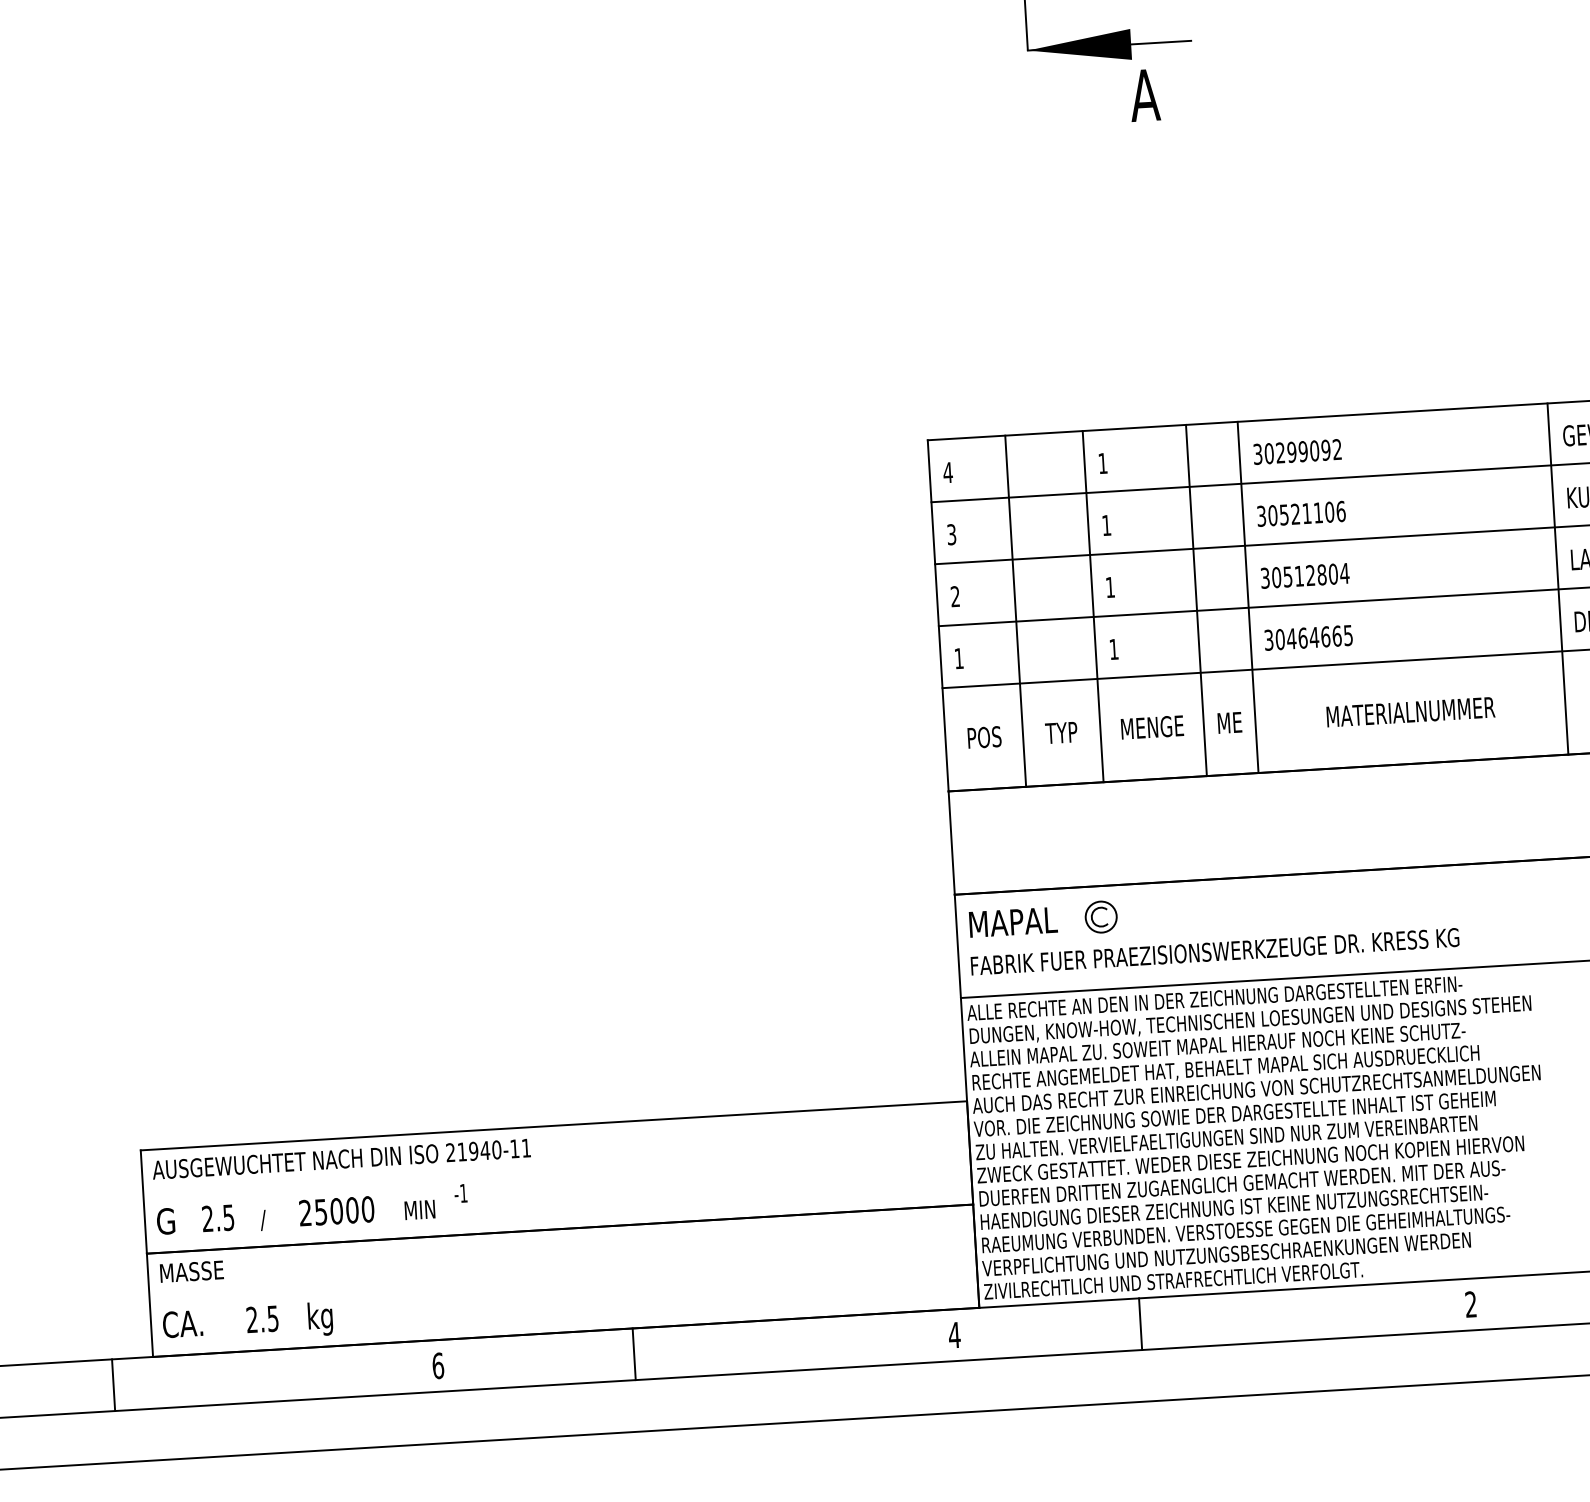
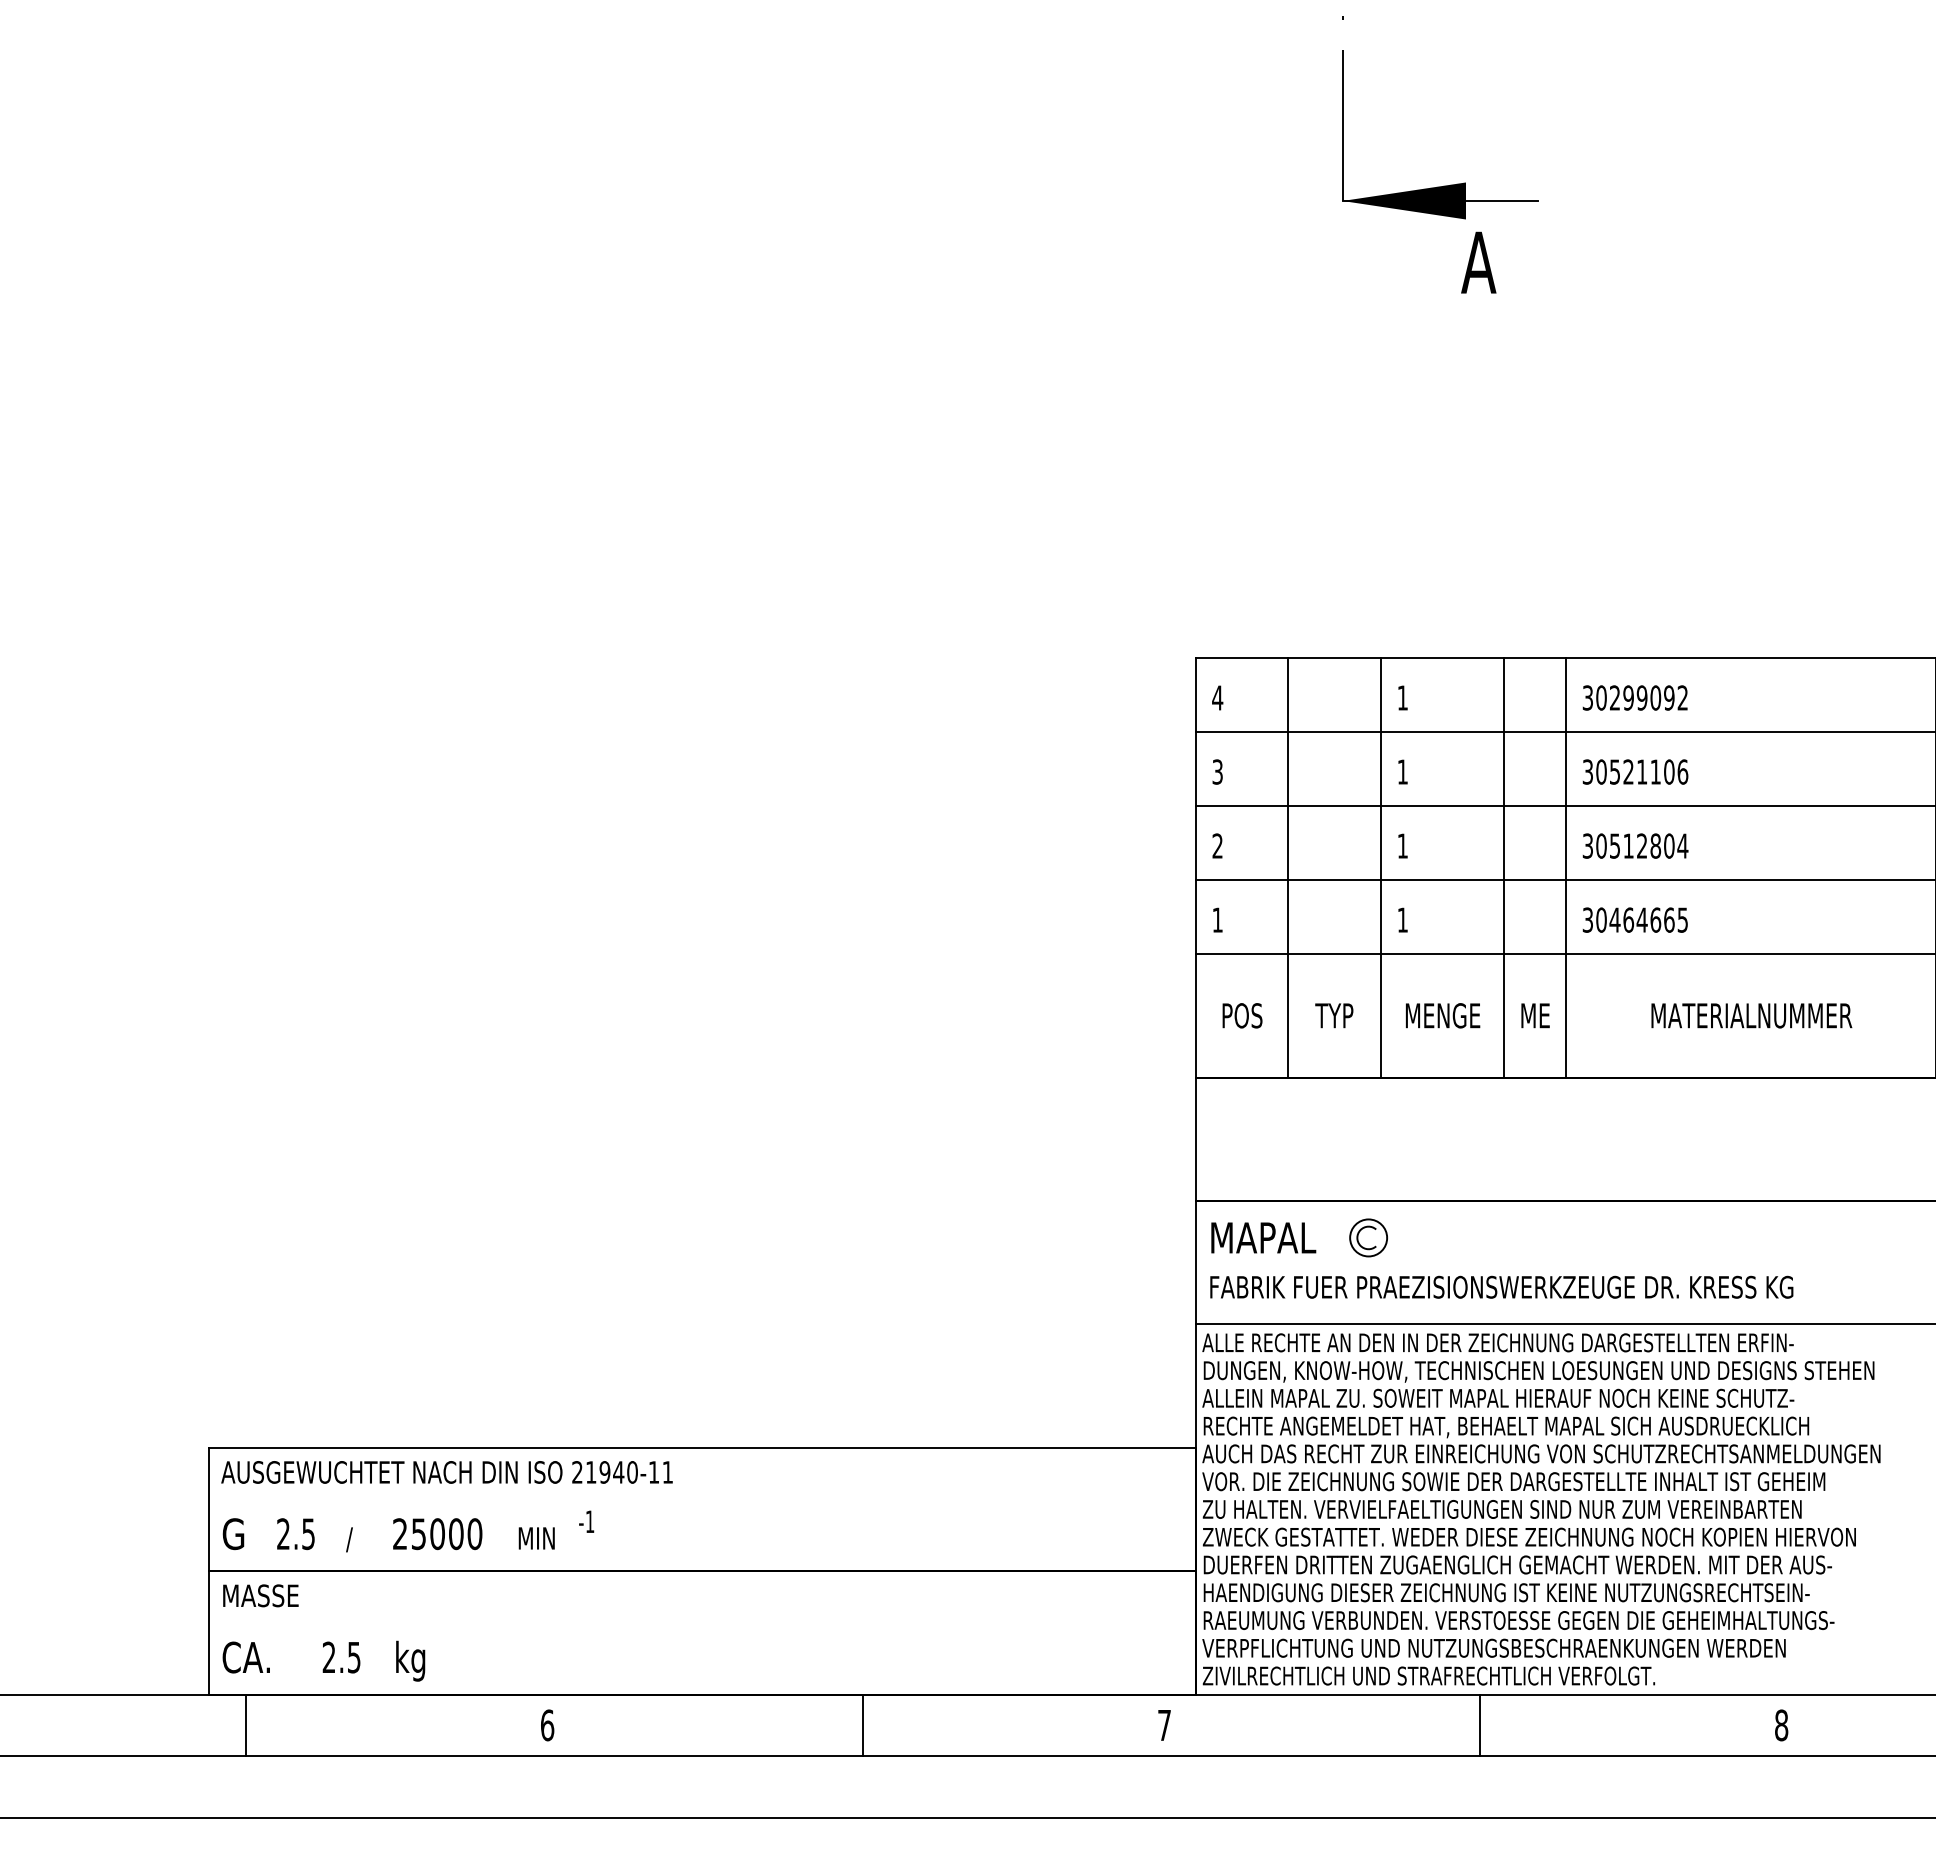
text: (1471, 1304) -> (1781, 1725), 2 -> 8
line: (1140, 1324) -> (1479, 1725), moved
text: (954, 1335) -> (1164, 1725), 4 -> 7
line: (634, 1354) -> (862, 1725), moved
line: (113, 1385) -> (245, 1725), moved

